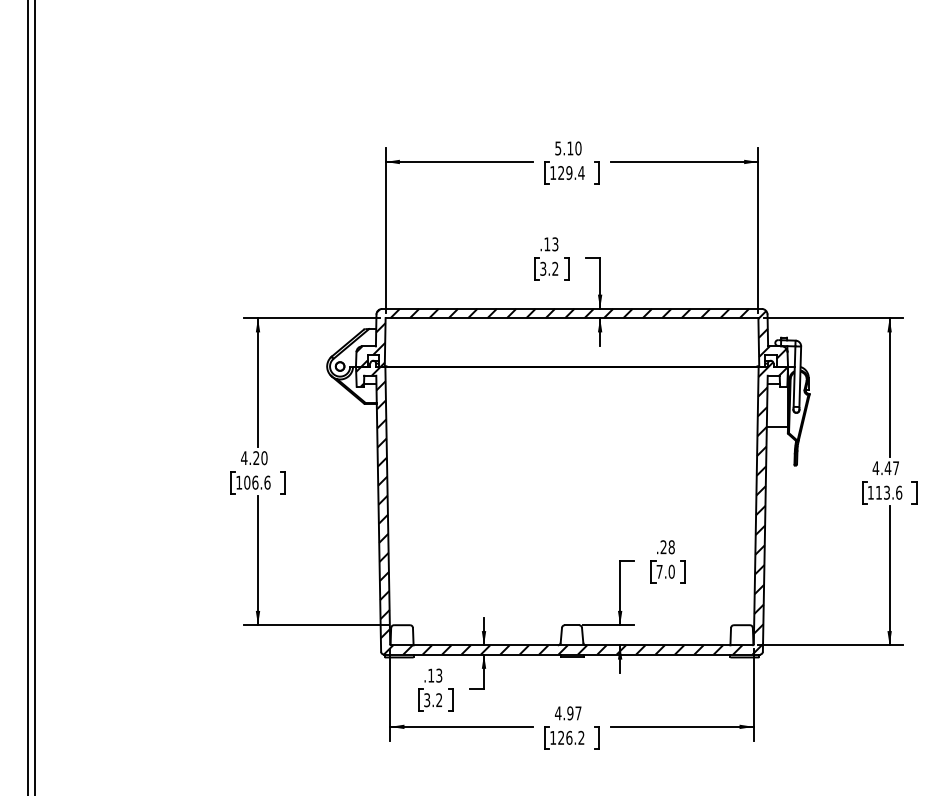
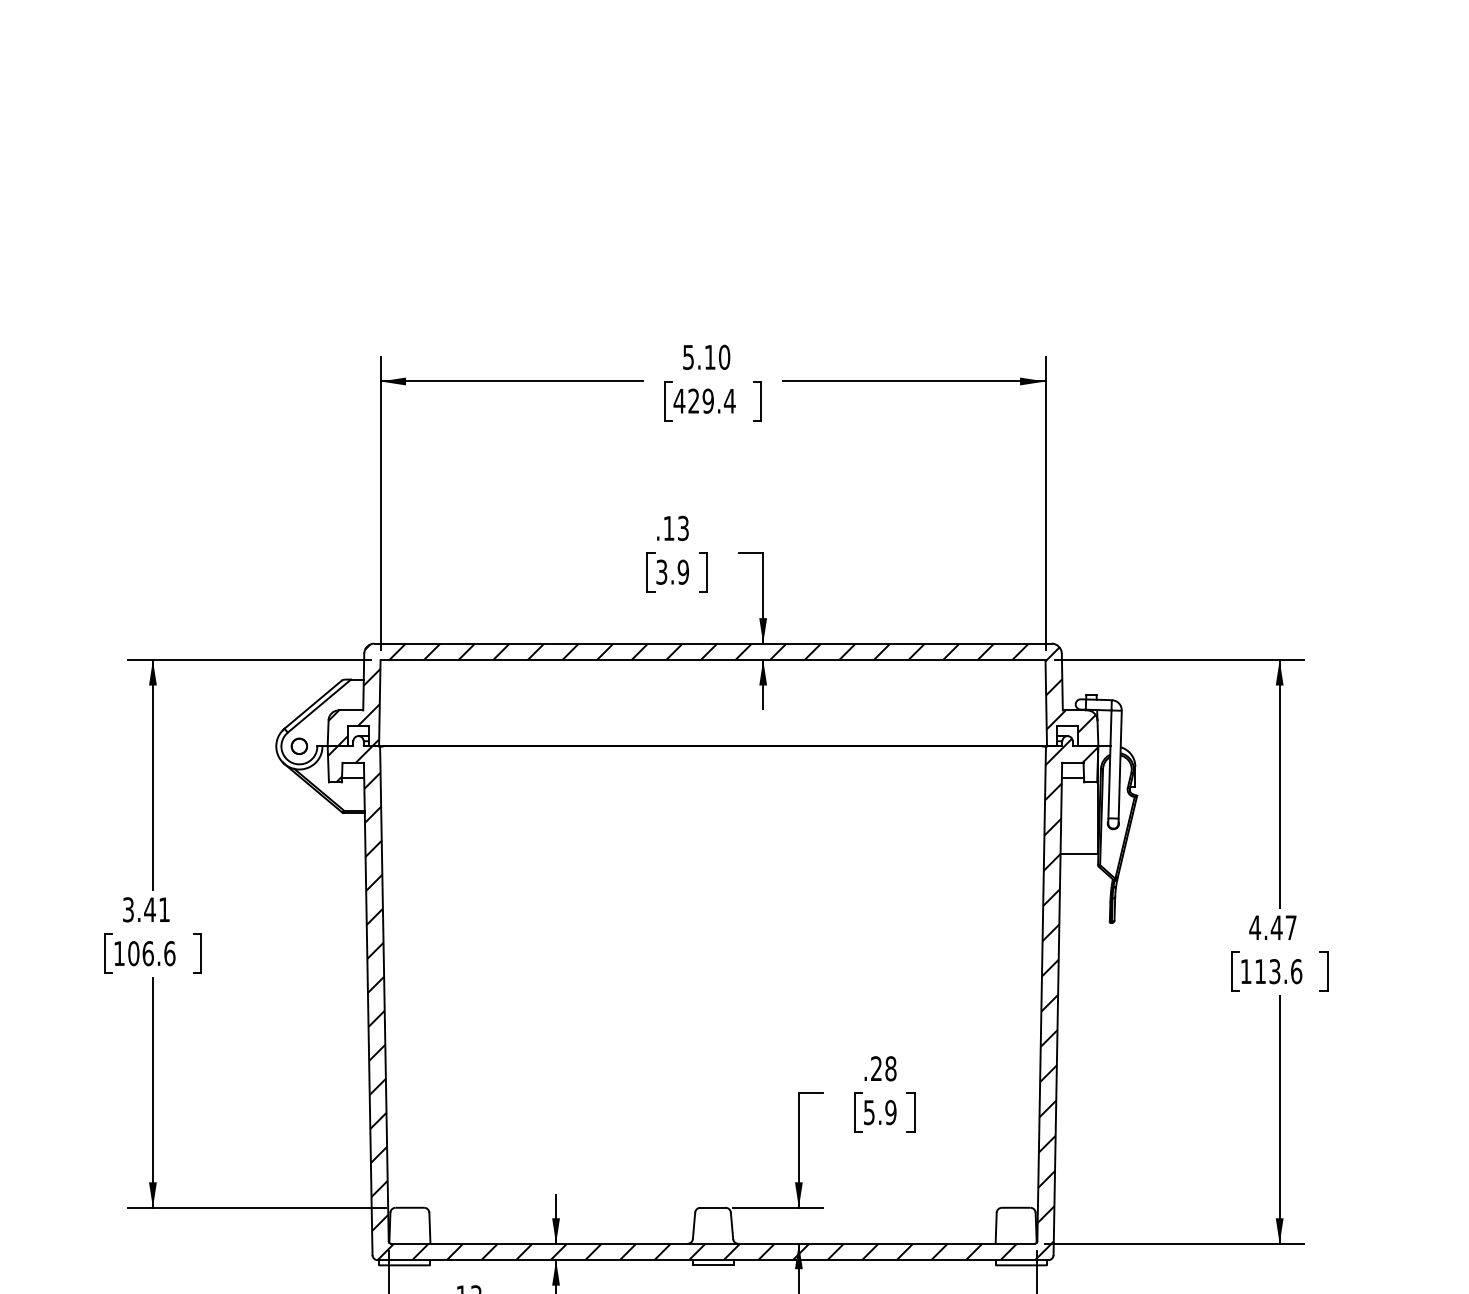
text: (552, 172) -> (678, 400), 129.4 -> 429.4
text: (555, 268) -> (683, 571), 3.2 -> 3.9
text: (254, 458) -> (146, 910), 4.20 -> 3.41
text: (665, 571) -> (879, 1112), 7.0 -> 5.9

